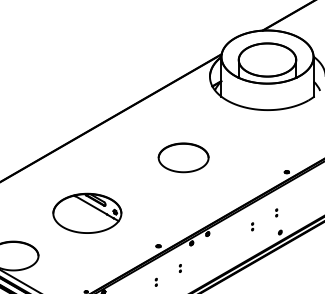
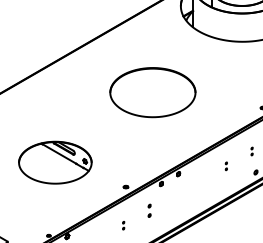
part: (183, 157) -> (152, 92), size x1.6
part: (87, 212) -> (55, 161), moved
part: (179, 268) -> (148, 210), size x1.6

